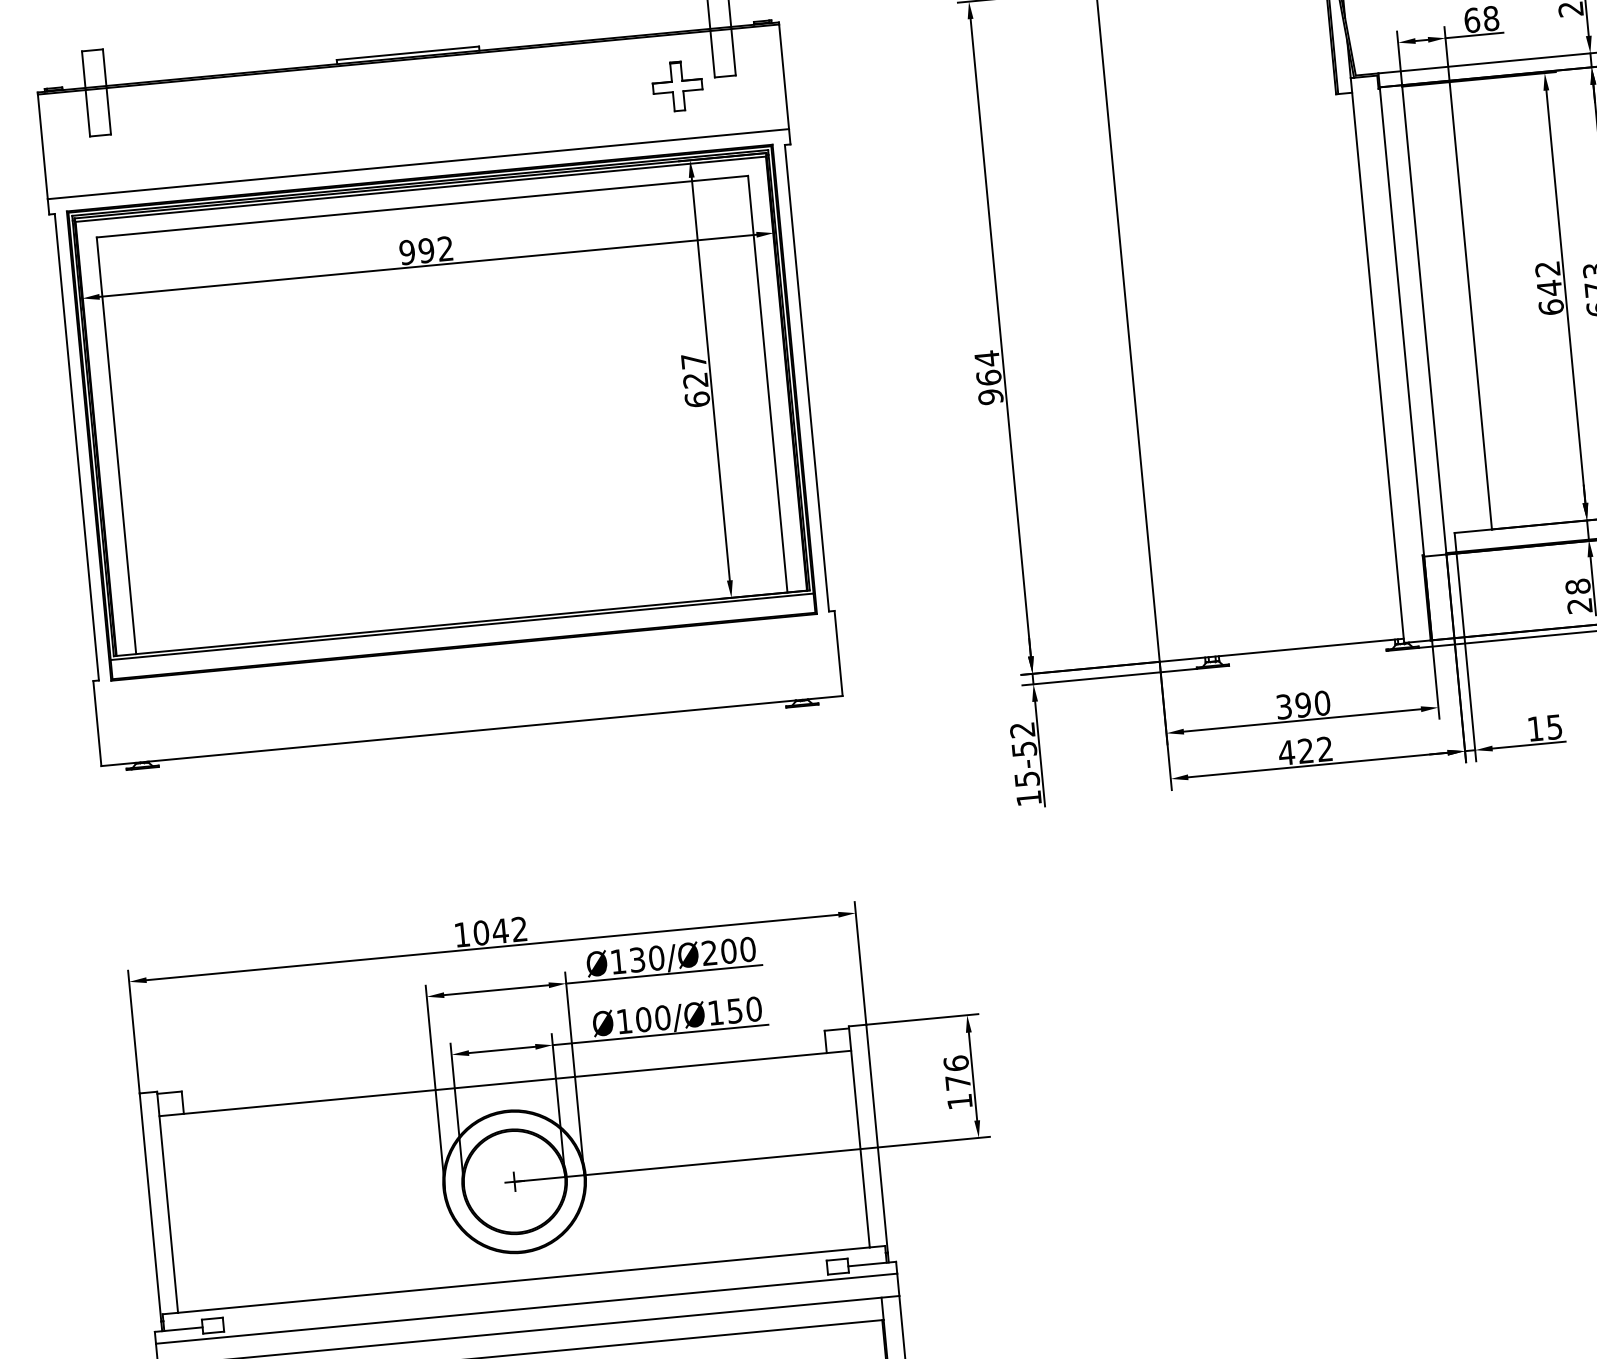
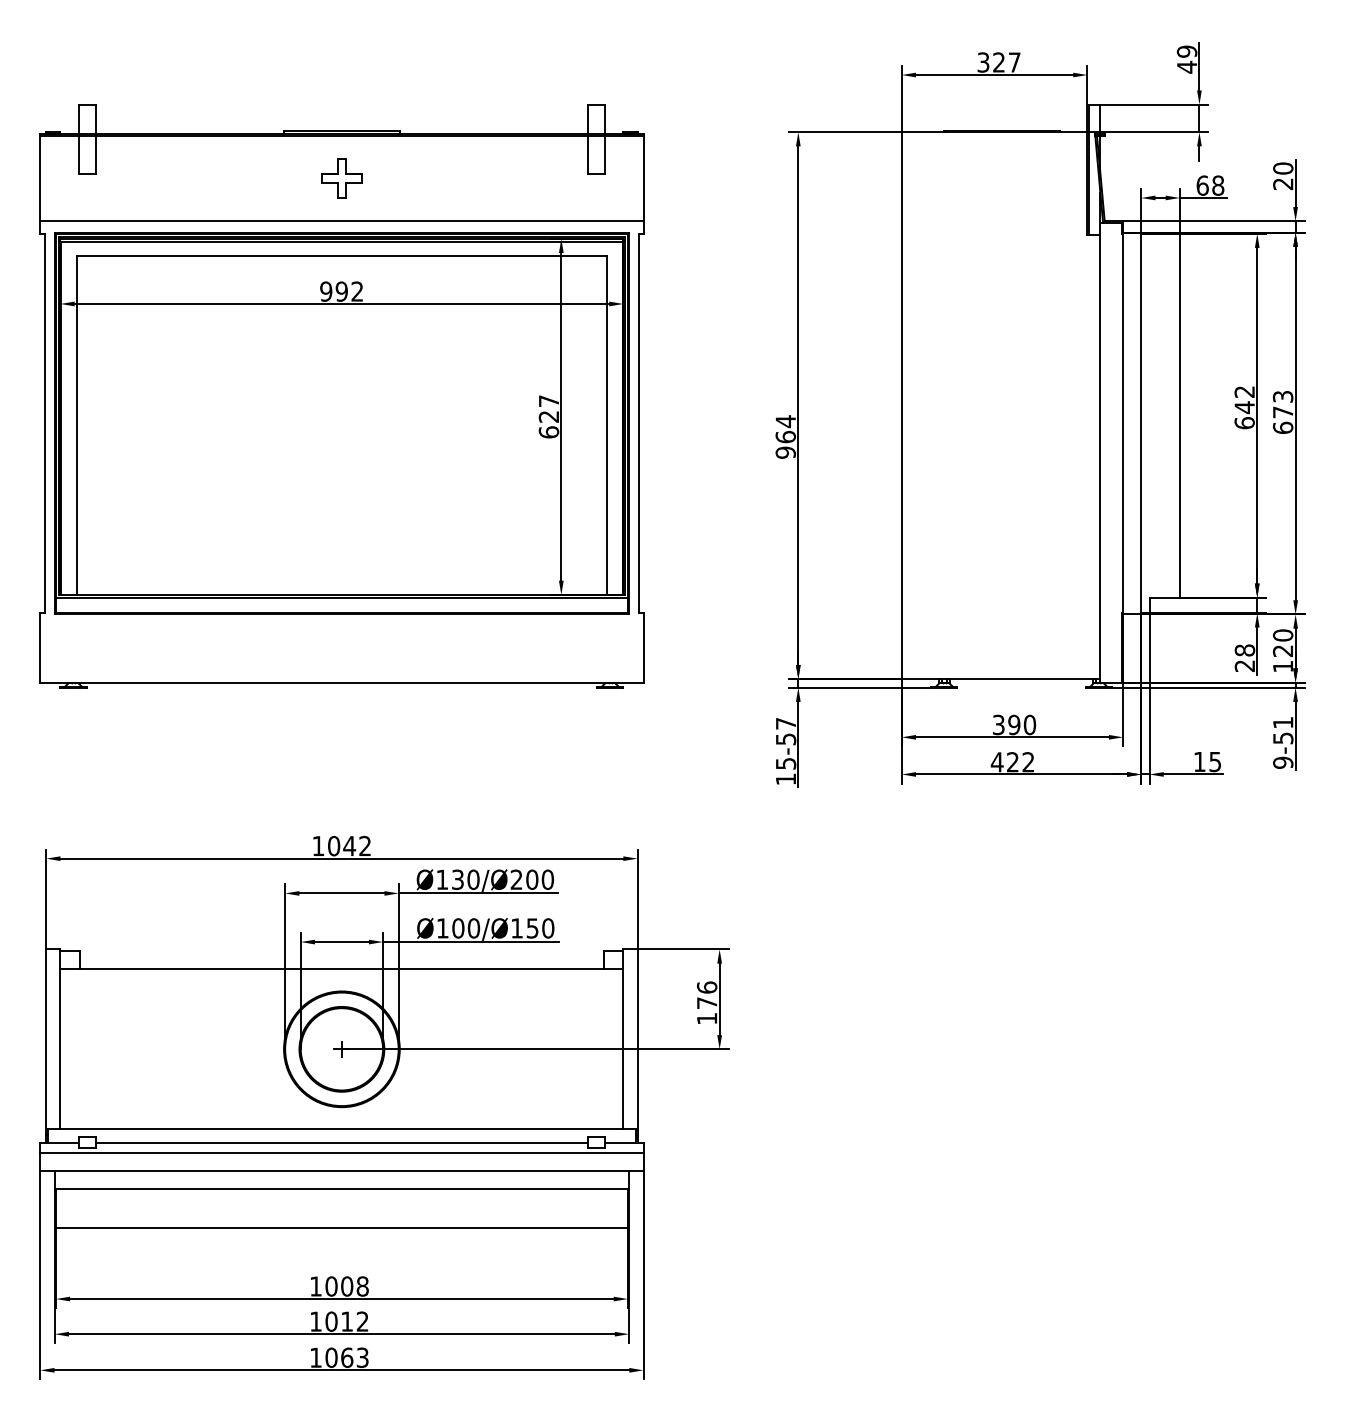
part: (677, 86) -> (341, 178), moved
text: (1021, 729) -> (785, 723), 15-52 -> 15-57
line: (524, 1296) -> (341, 1142), added

